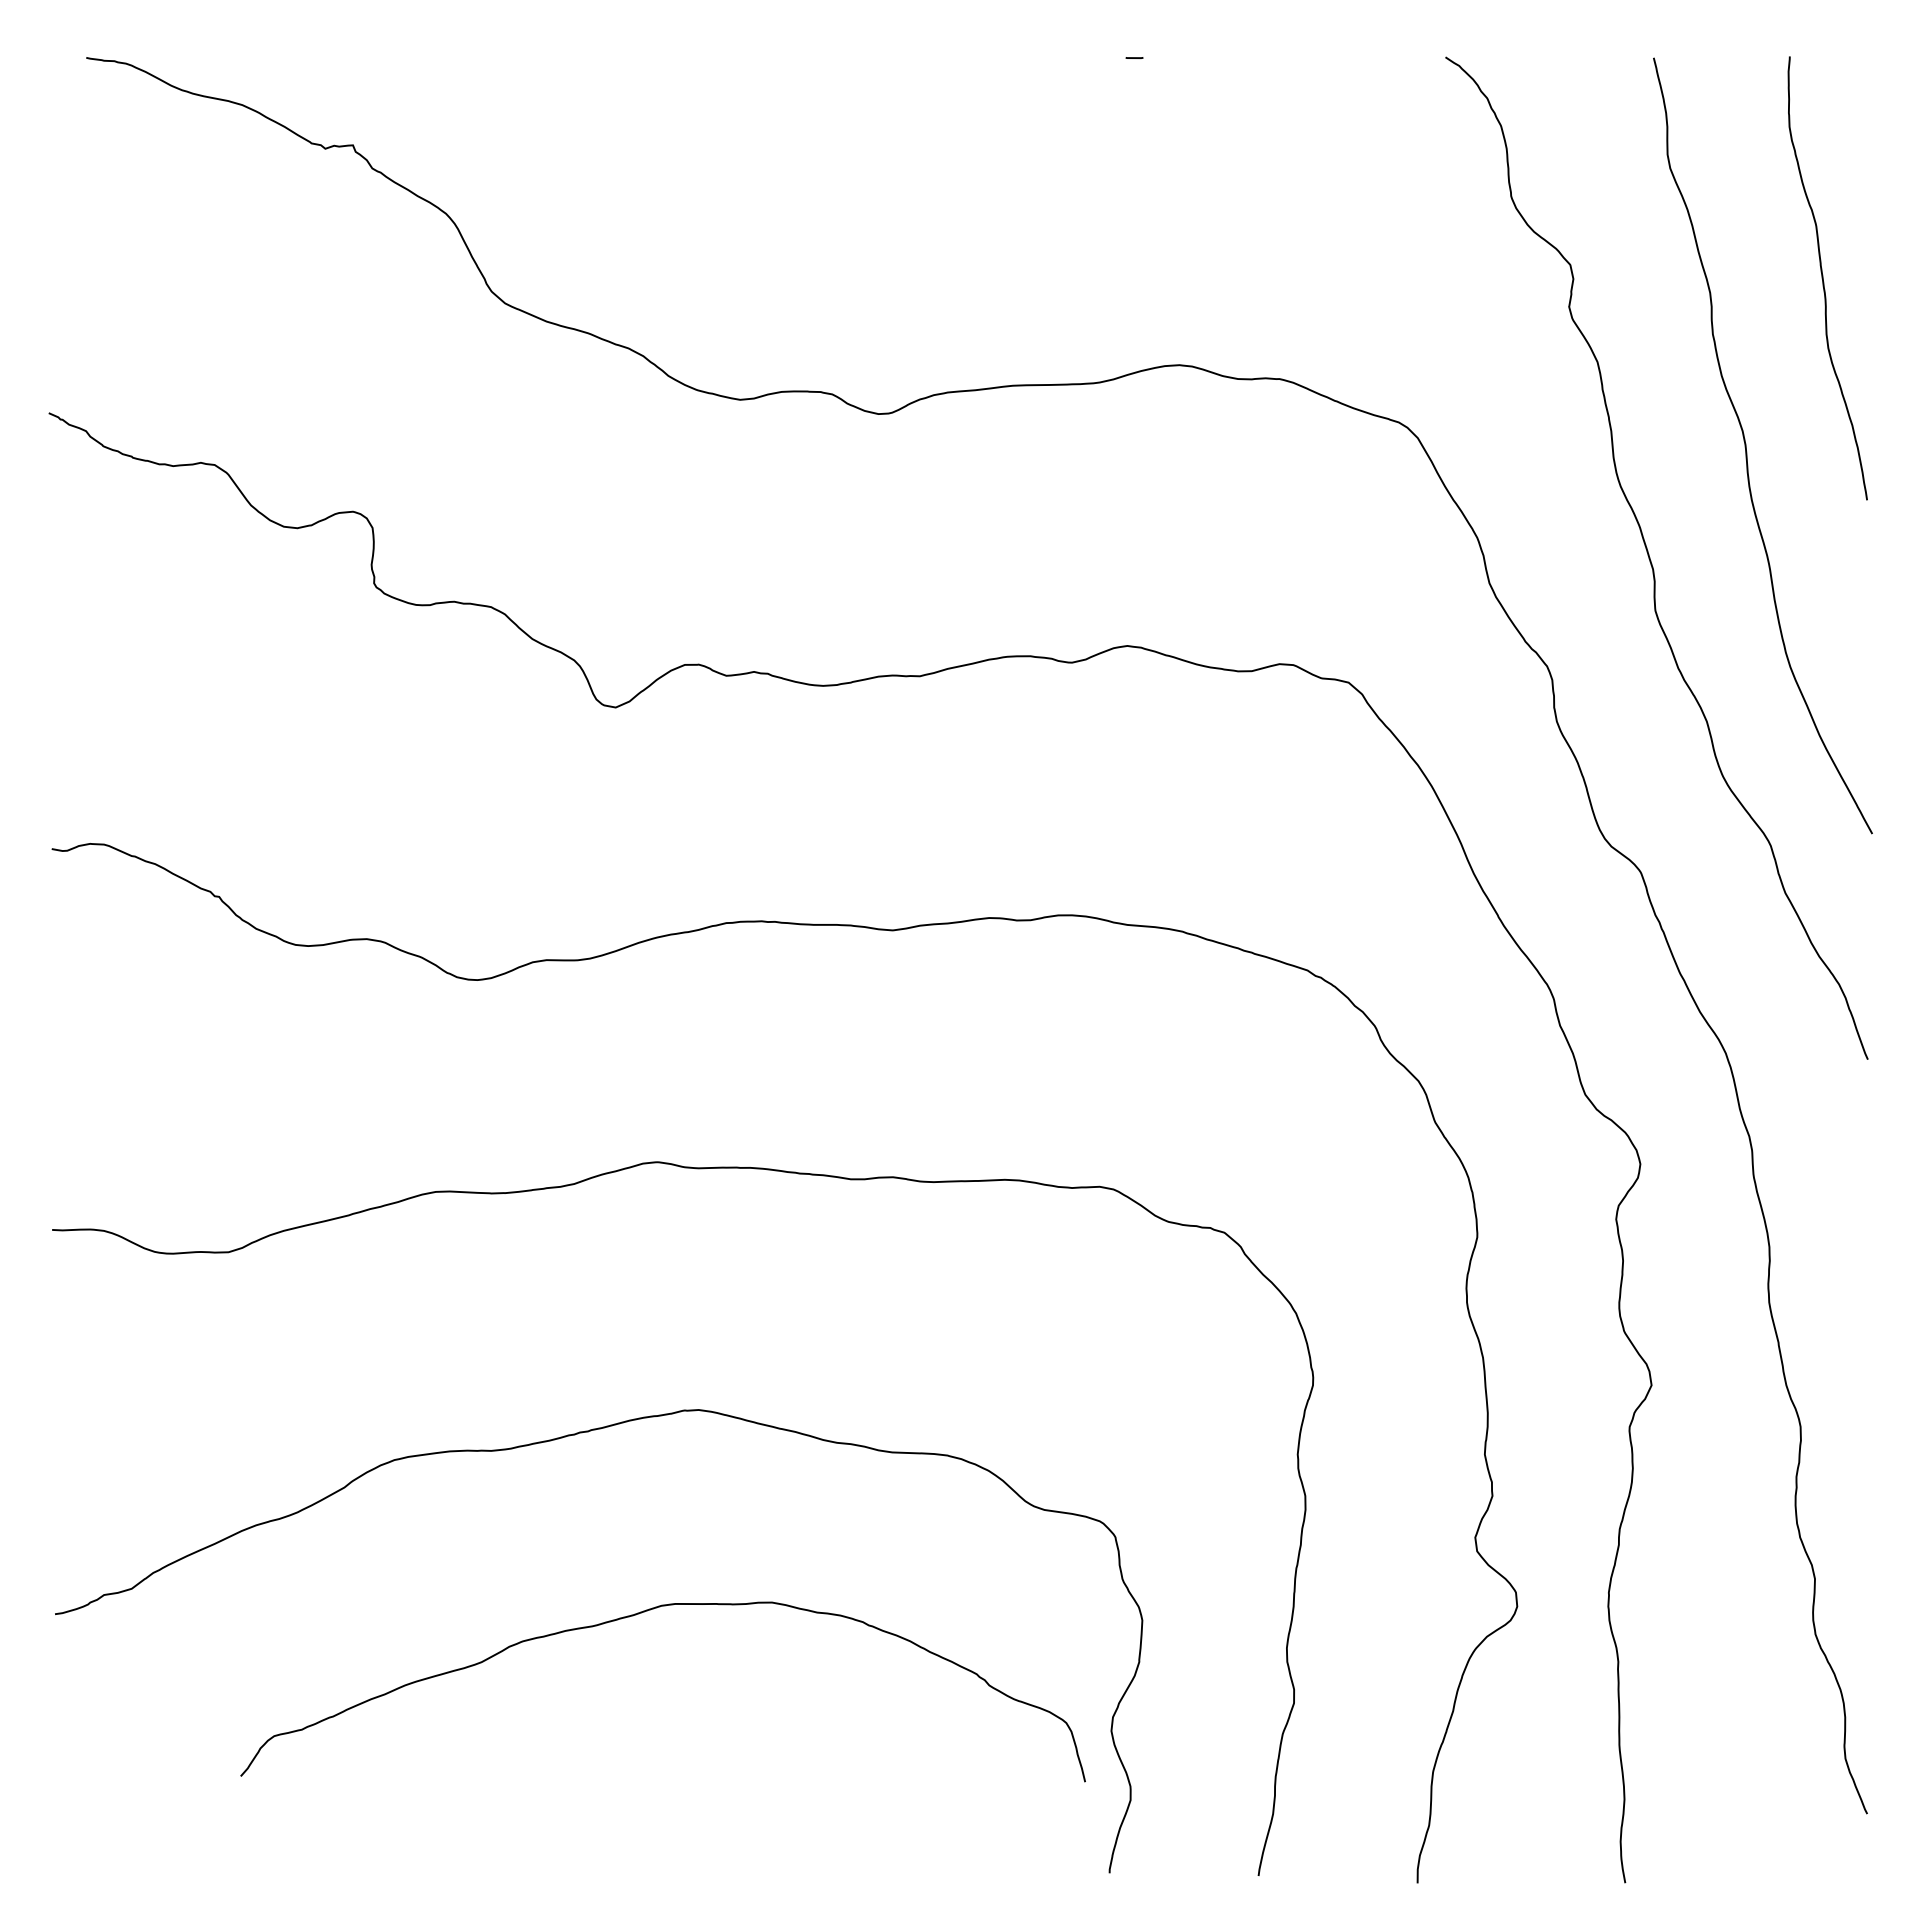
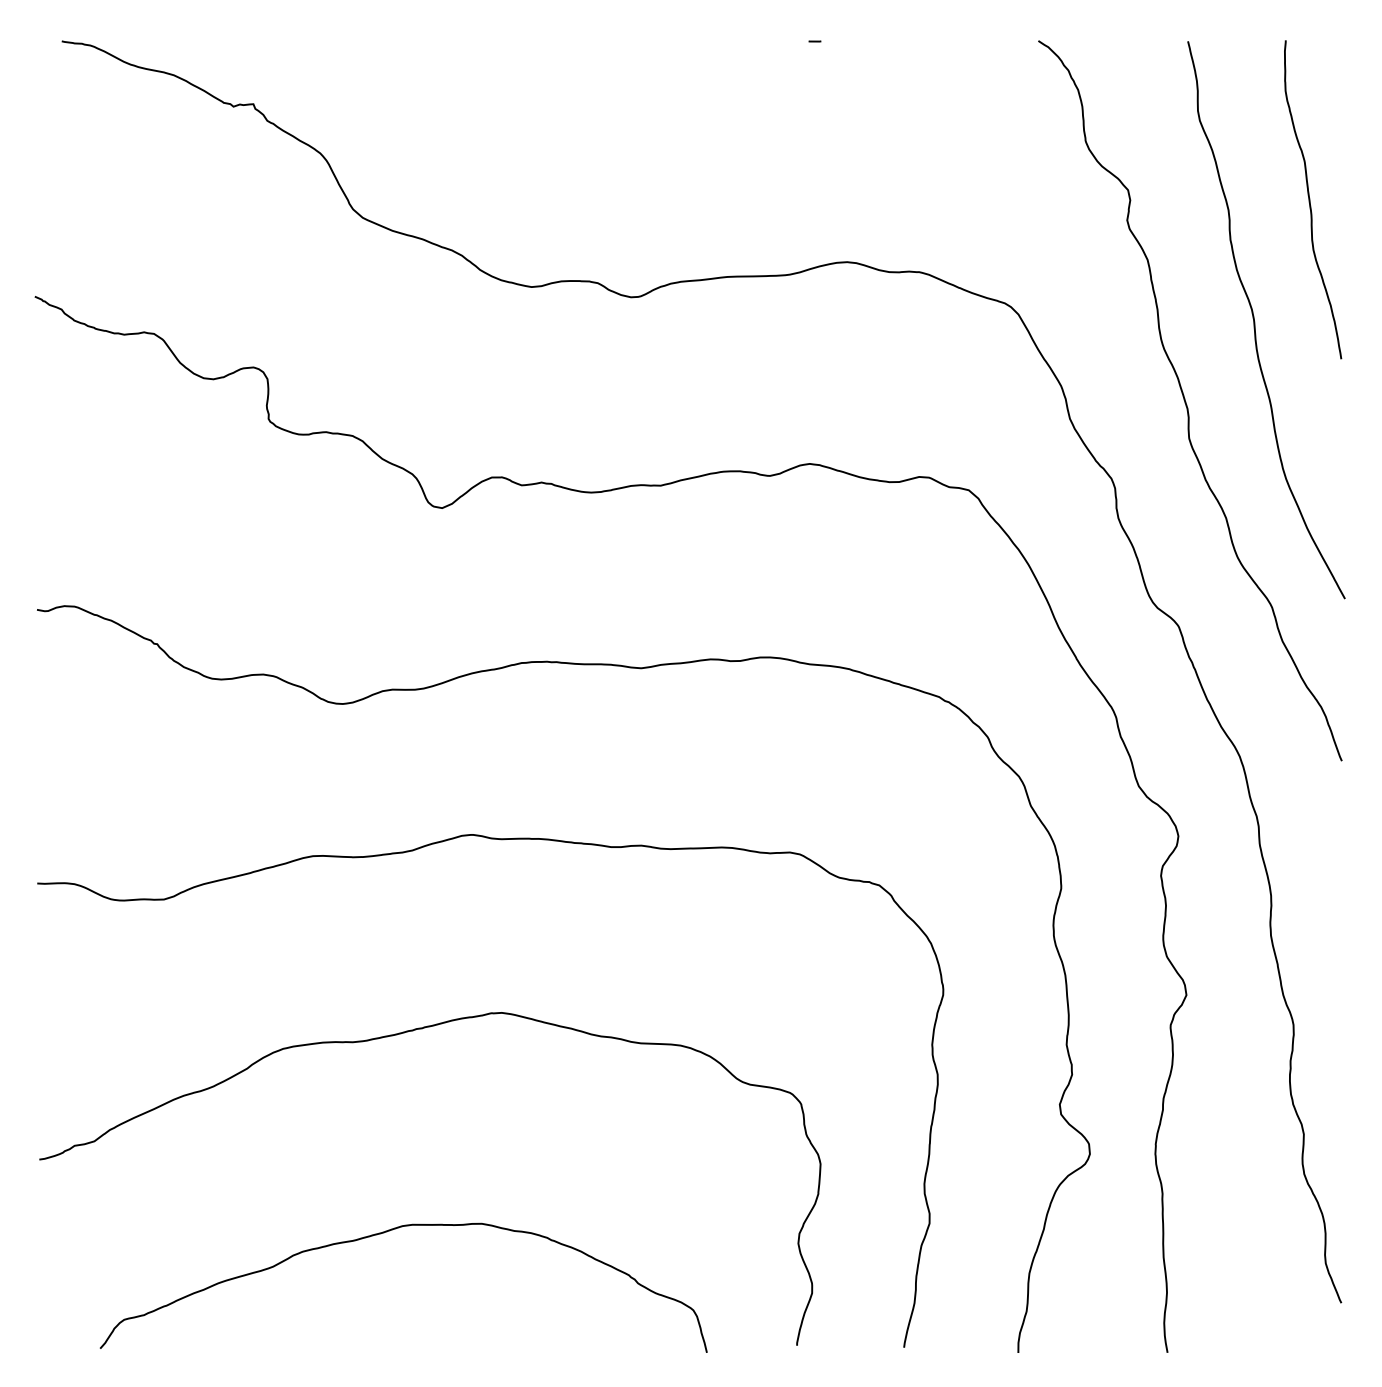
curve: (636, 1615) -> (384, 1233), moved

